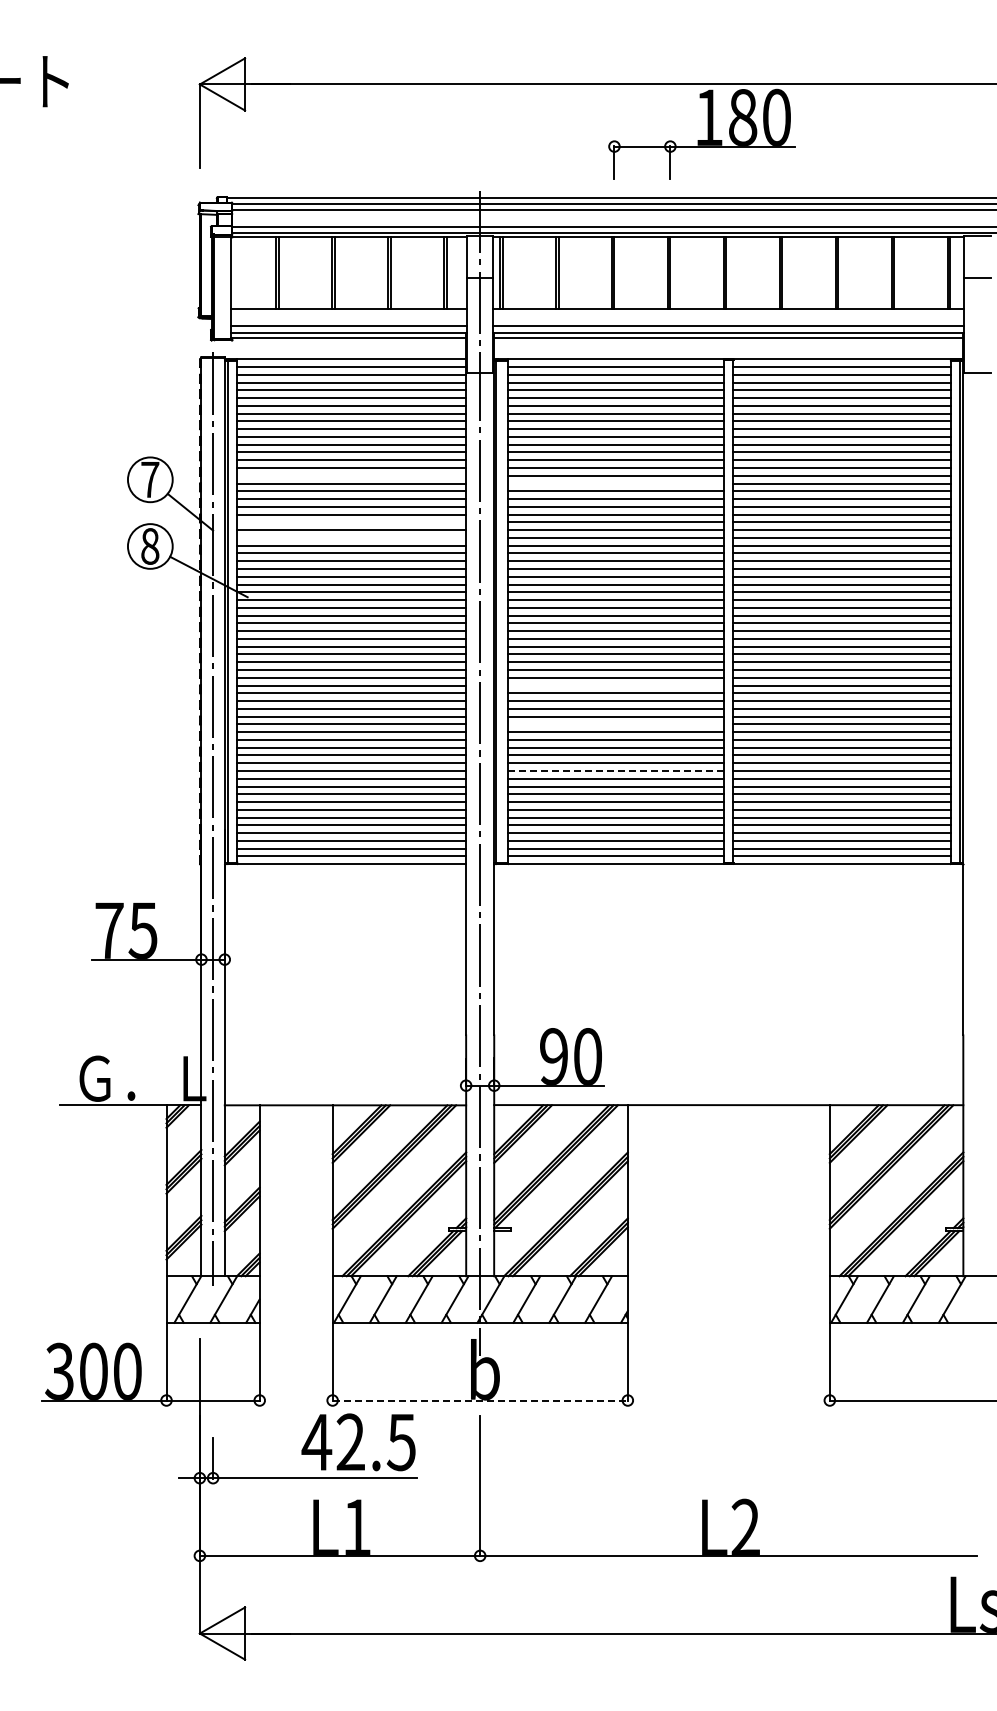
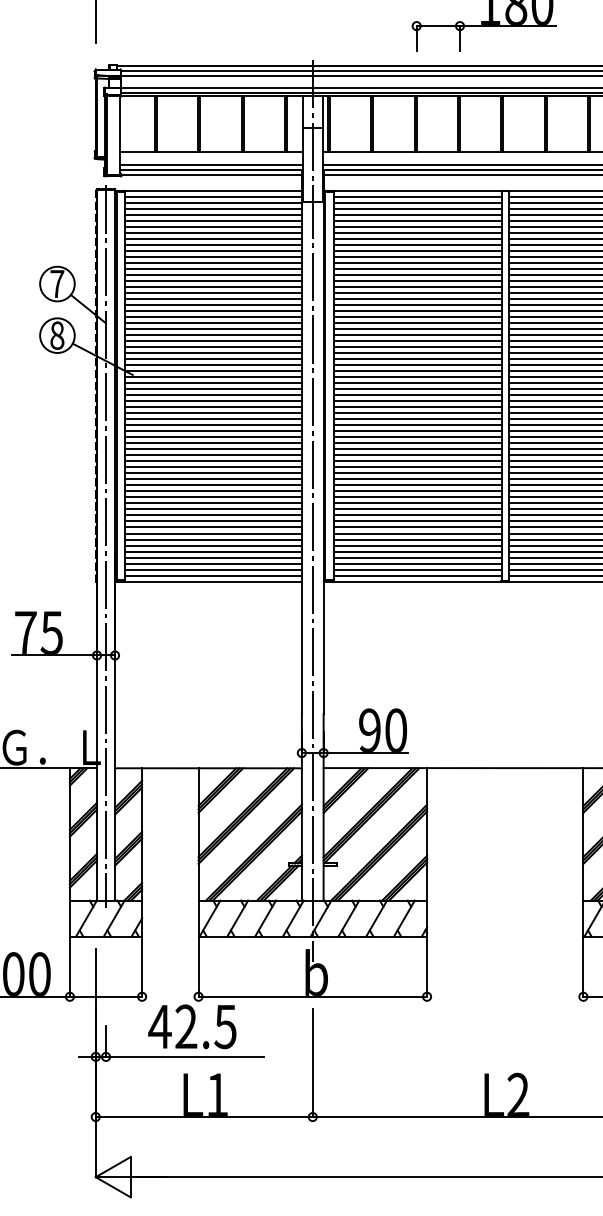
line: (351, 475) -> (213, 280), added
line: (616, 483) -> (418, 286), added
line: (351, 522) -> (213, 317), added
line: (351, 537) -> (213, 328), added
line: (616, 685) -> (418, 443), added
line: (616, 724) -> (418, 473), added
line: (616, 770) -> (418, 509), dashed -> solid
line: (480, 1400) -> (313, 996), dashed -> solid
text: (358, 1442) -> (192, 1026), moved

